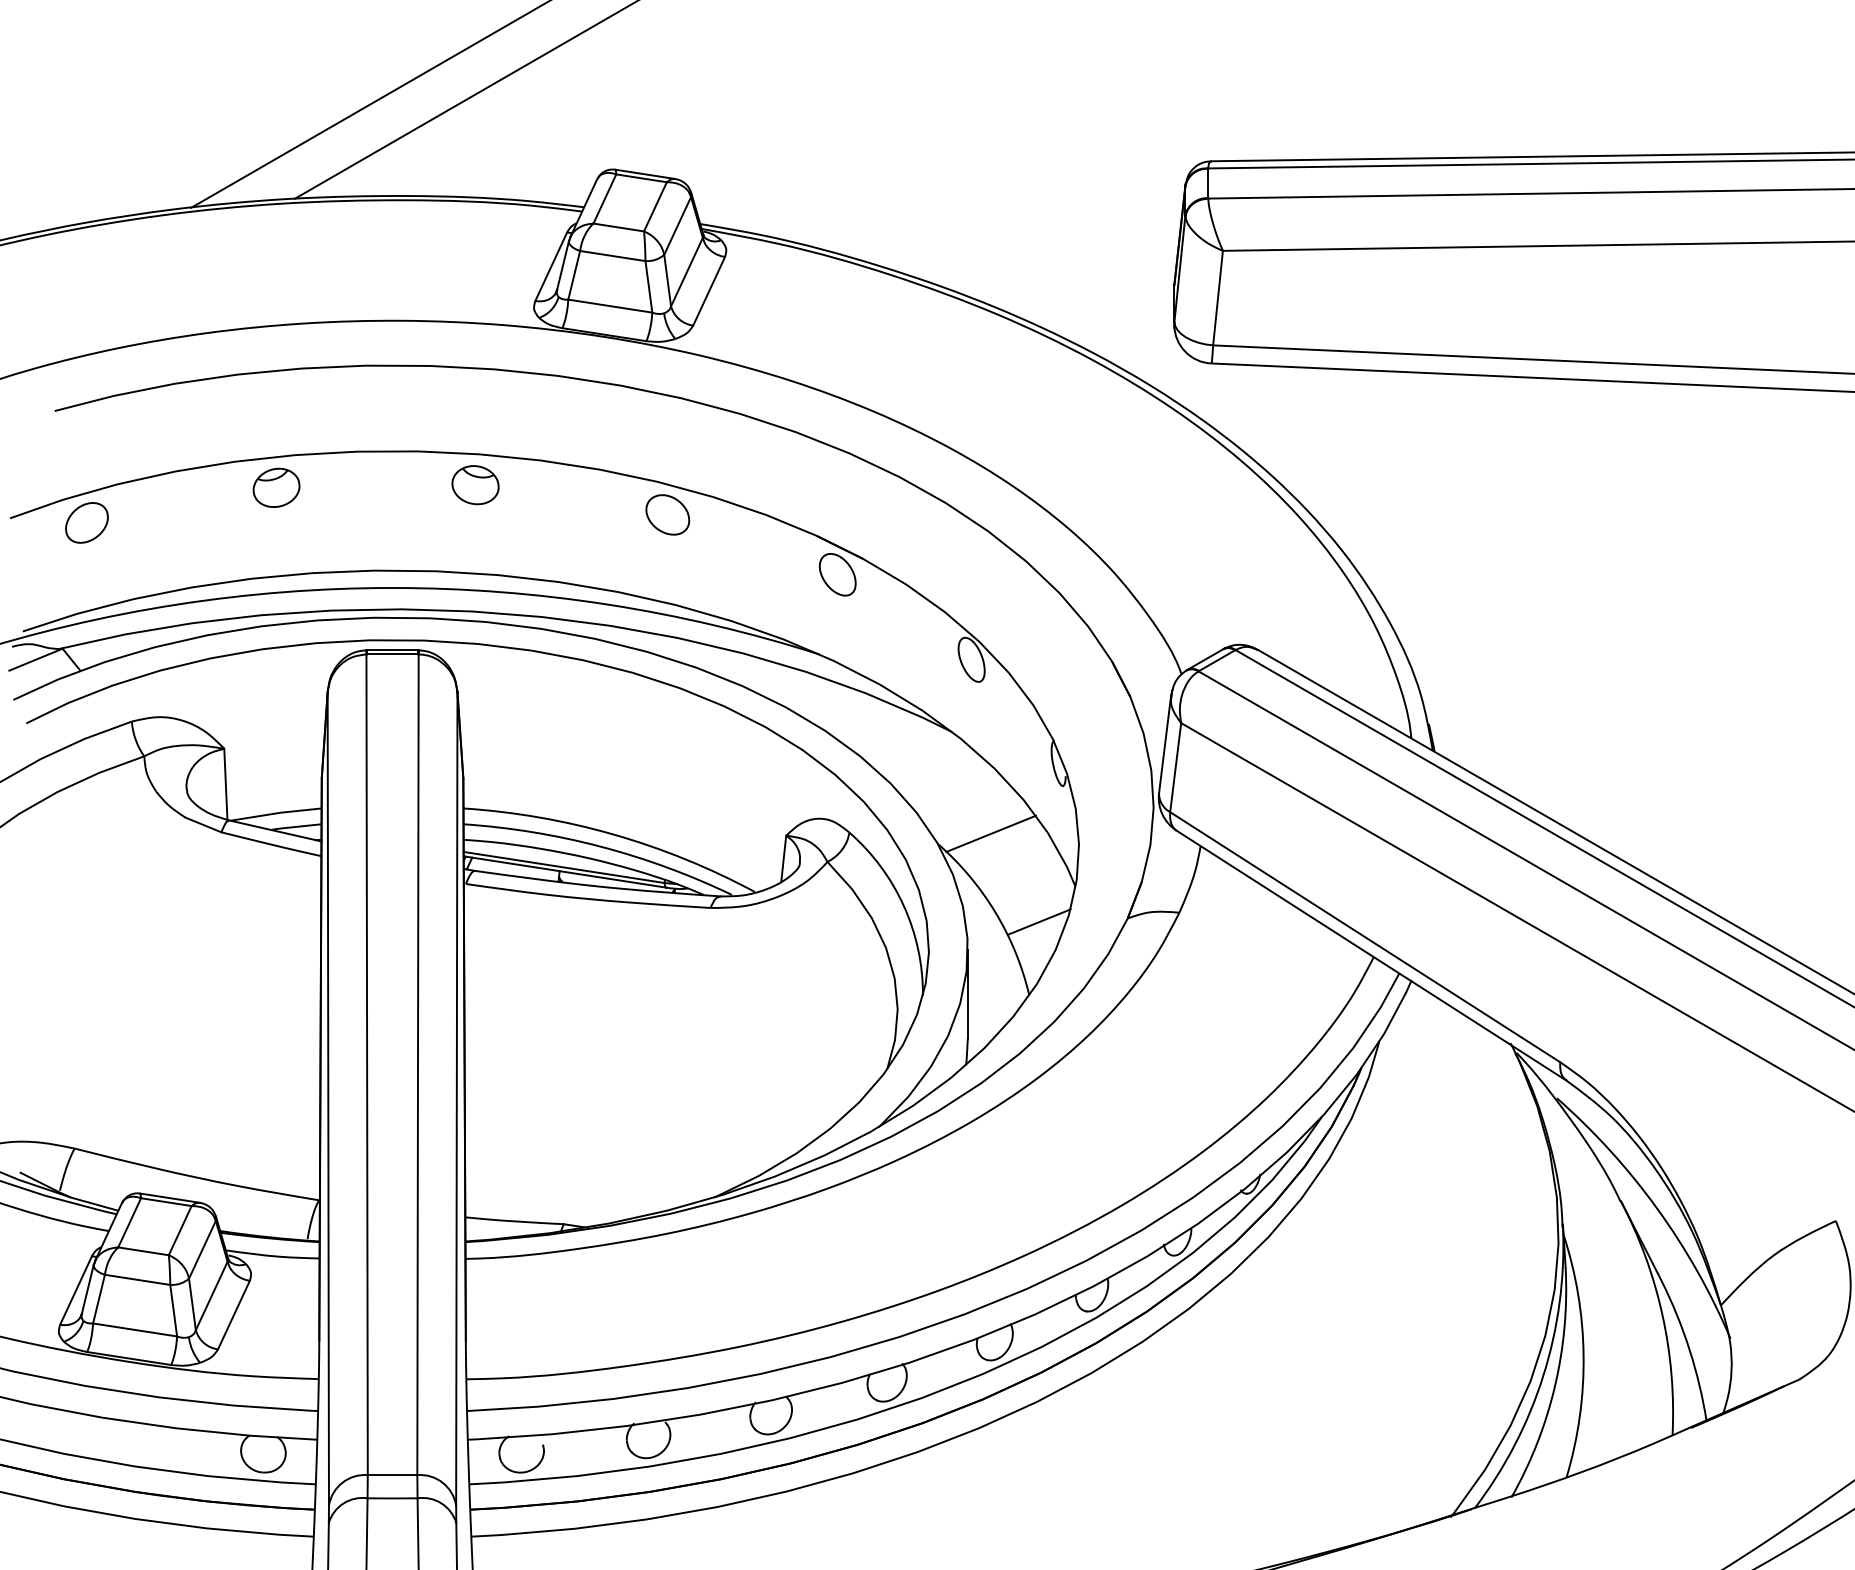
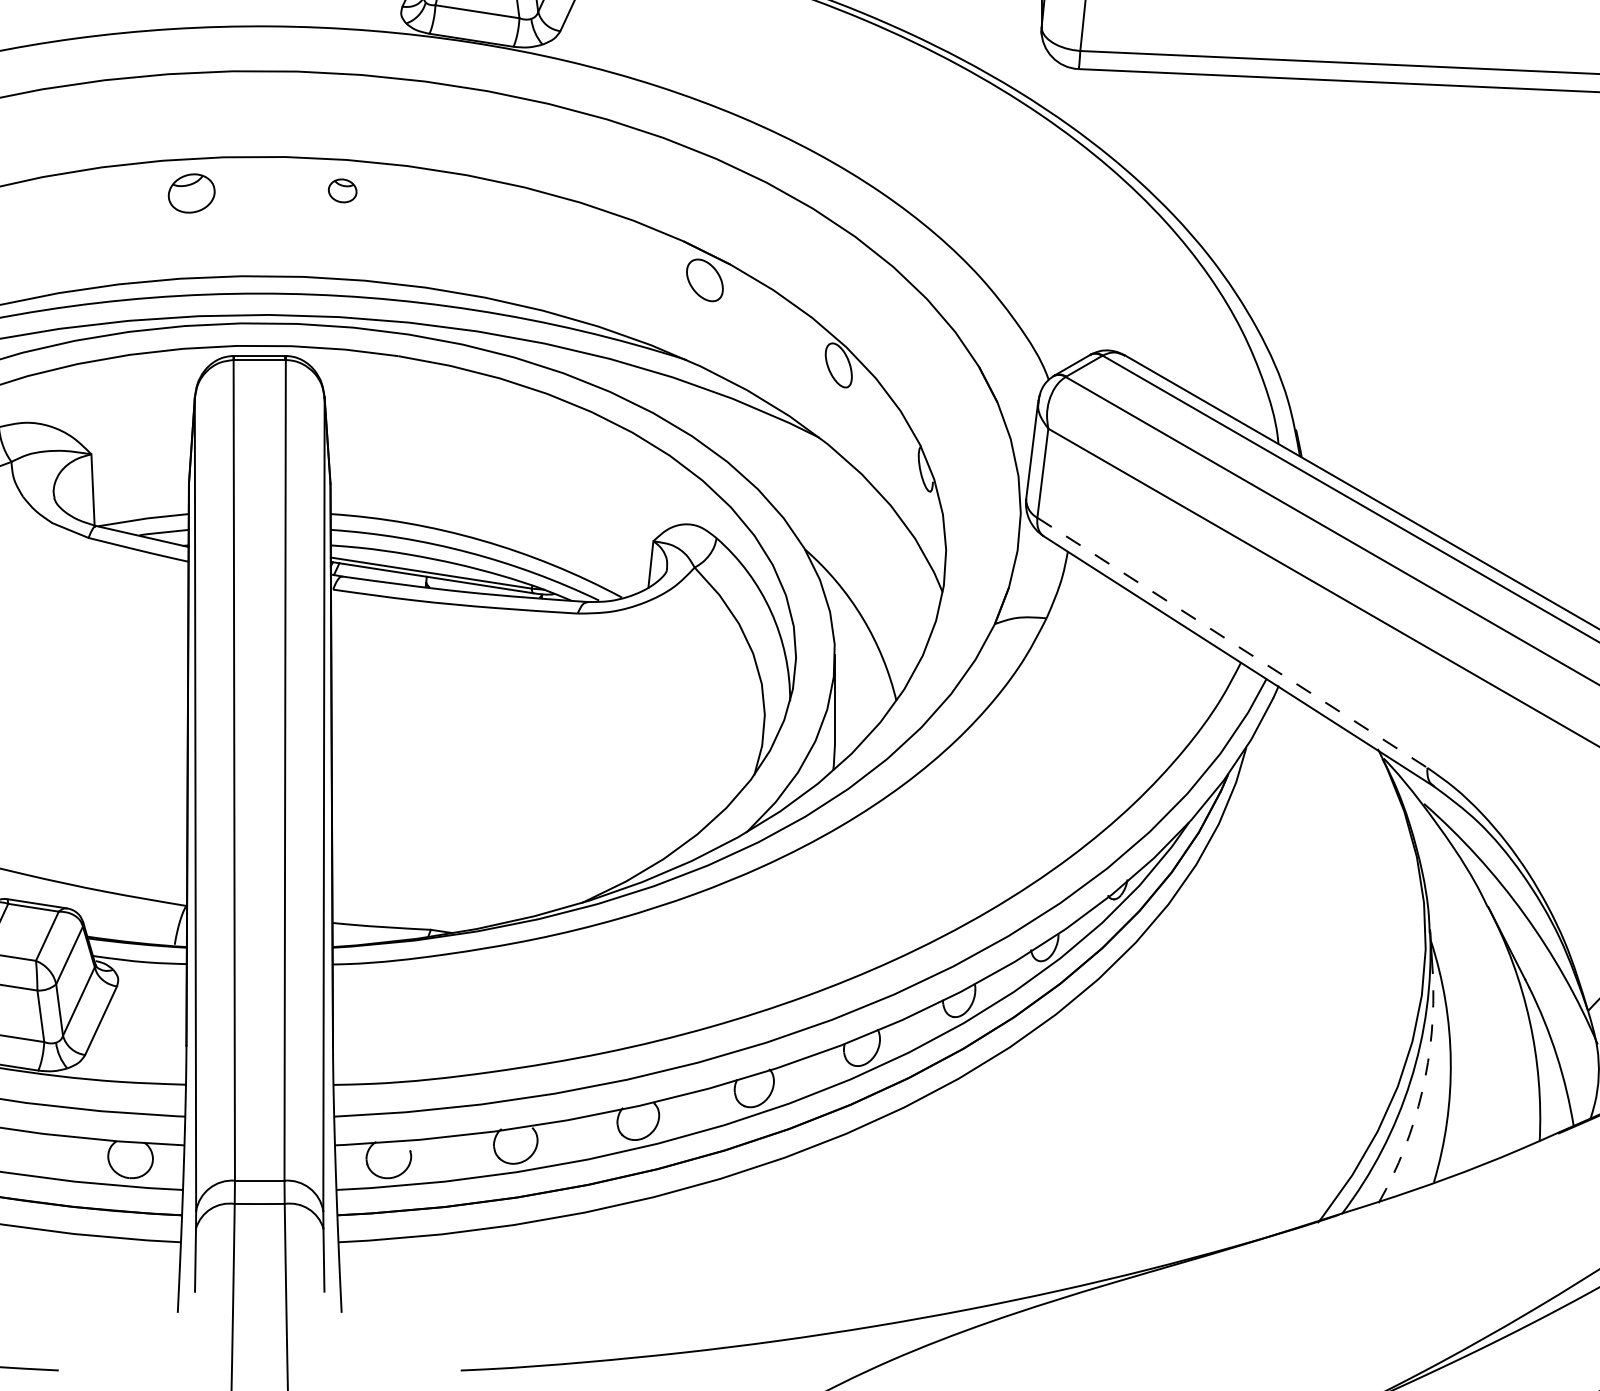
part: (475, 485) -> (342, 191), size x0.6
part: (276, 487) -> (191, 193), moved
part: (667, 514) -> (534, 220), removed
line: (990, 833) -> (857, 539), removed
line: (1038, 921) -> (905, 627), removed
line: (1365, 937) -> (1232, 643), solid -> dashed
arc: (1554, 1386) -> (1421, 1092), solid -> dashed

